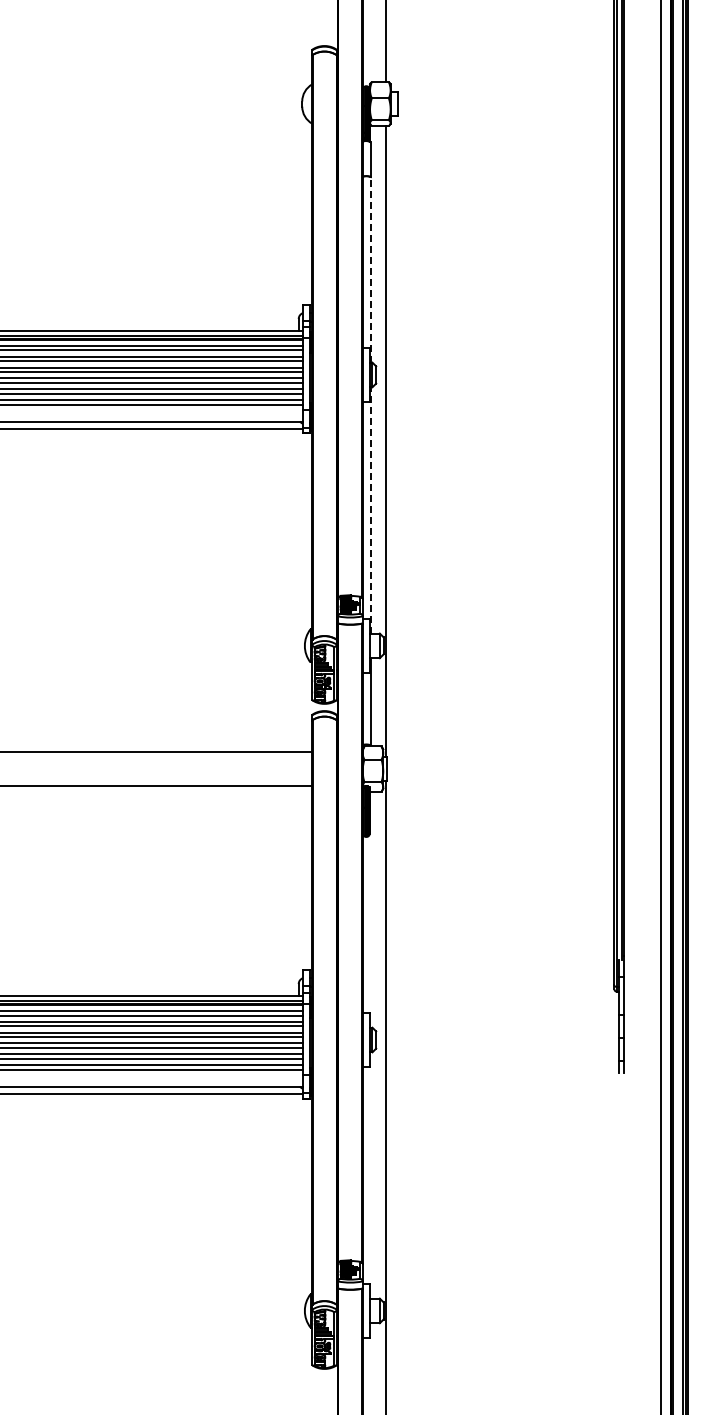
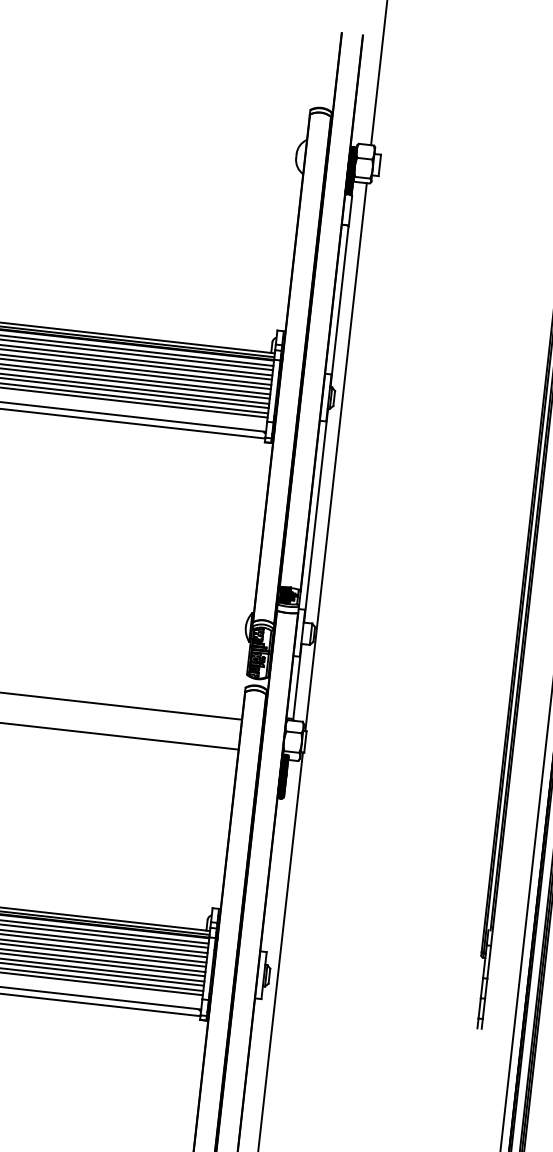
line: (370, 270) -> (339, 307), dashed -> solid
line: (370, 509) -> (316, 514), dashed -> solid

